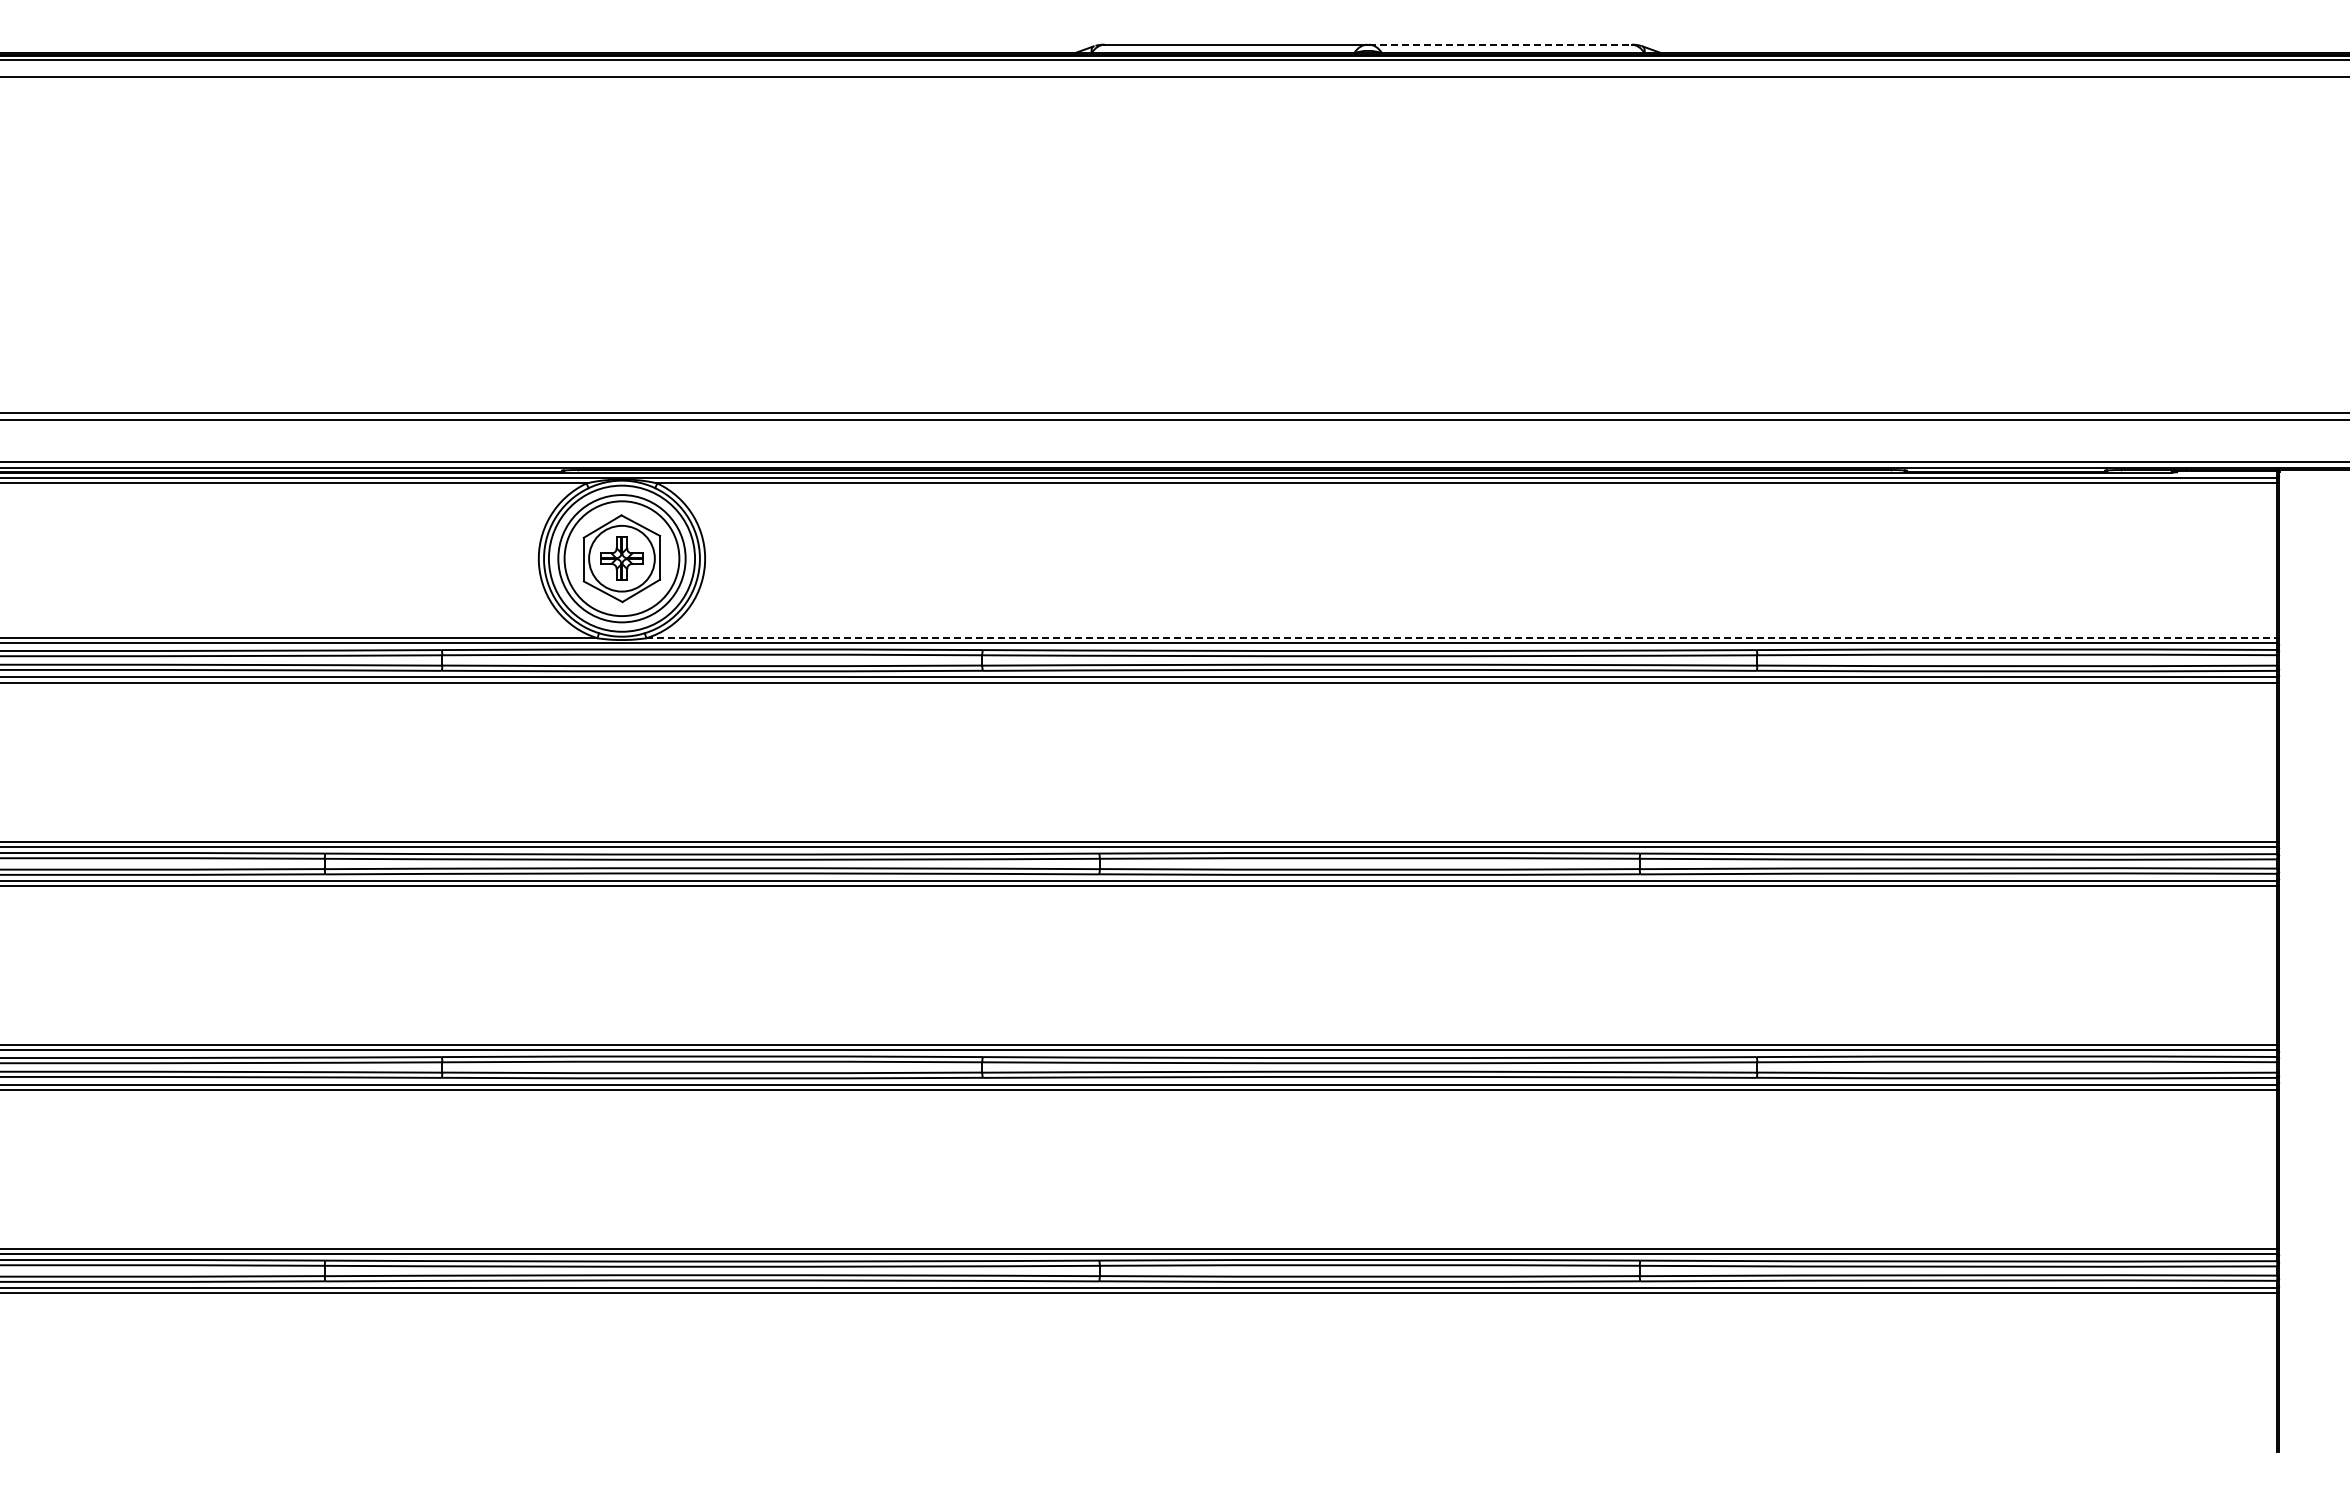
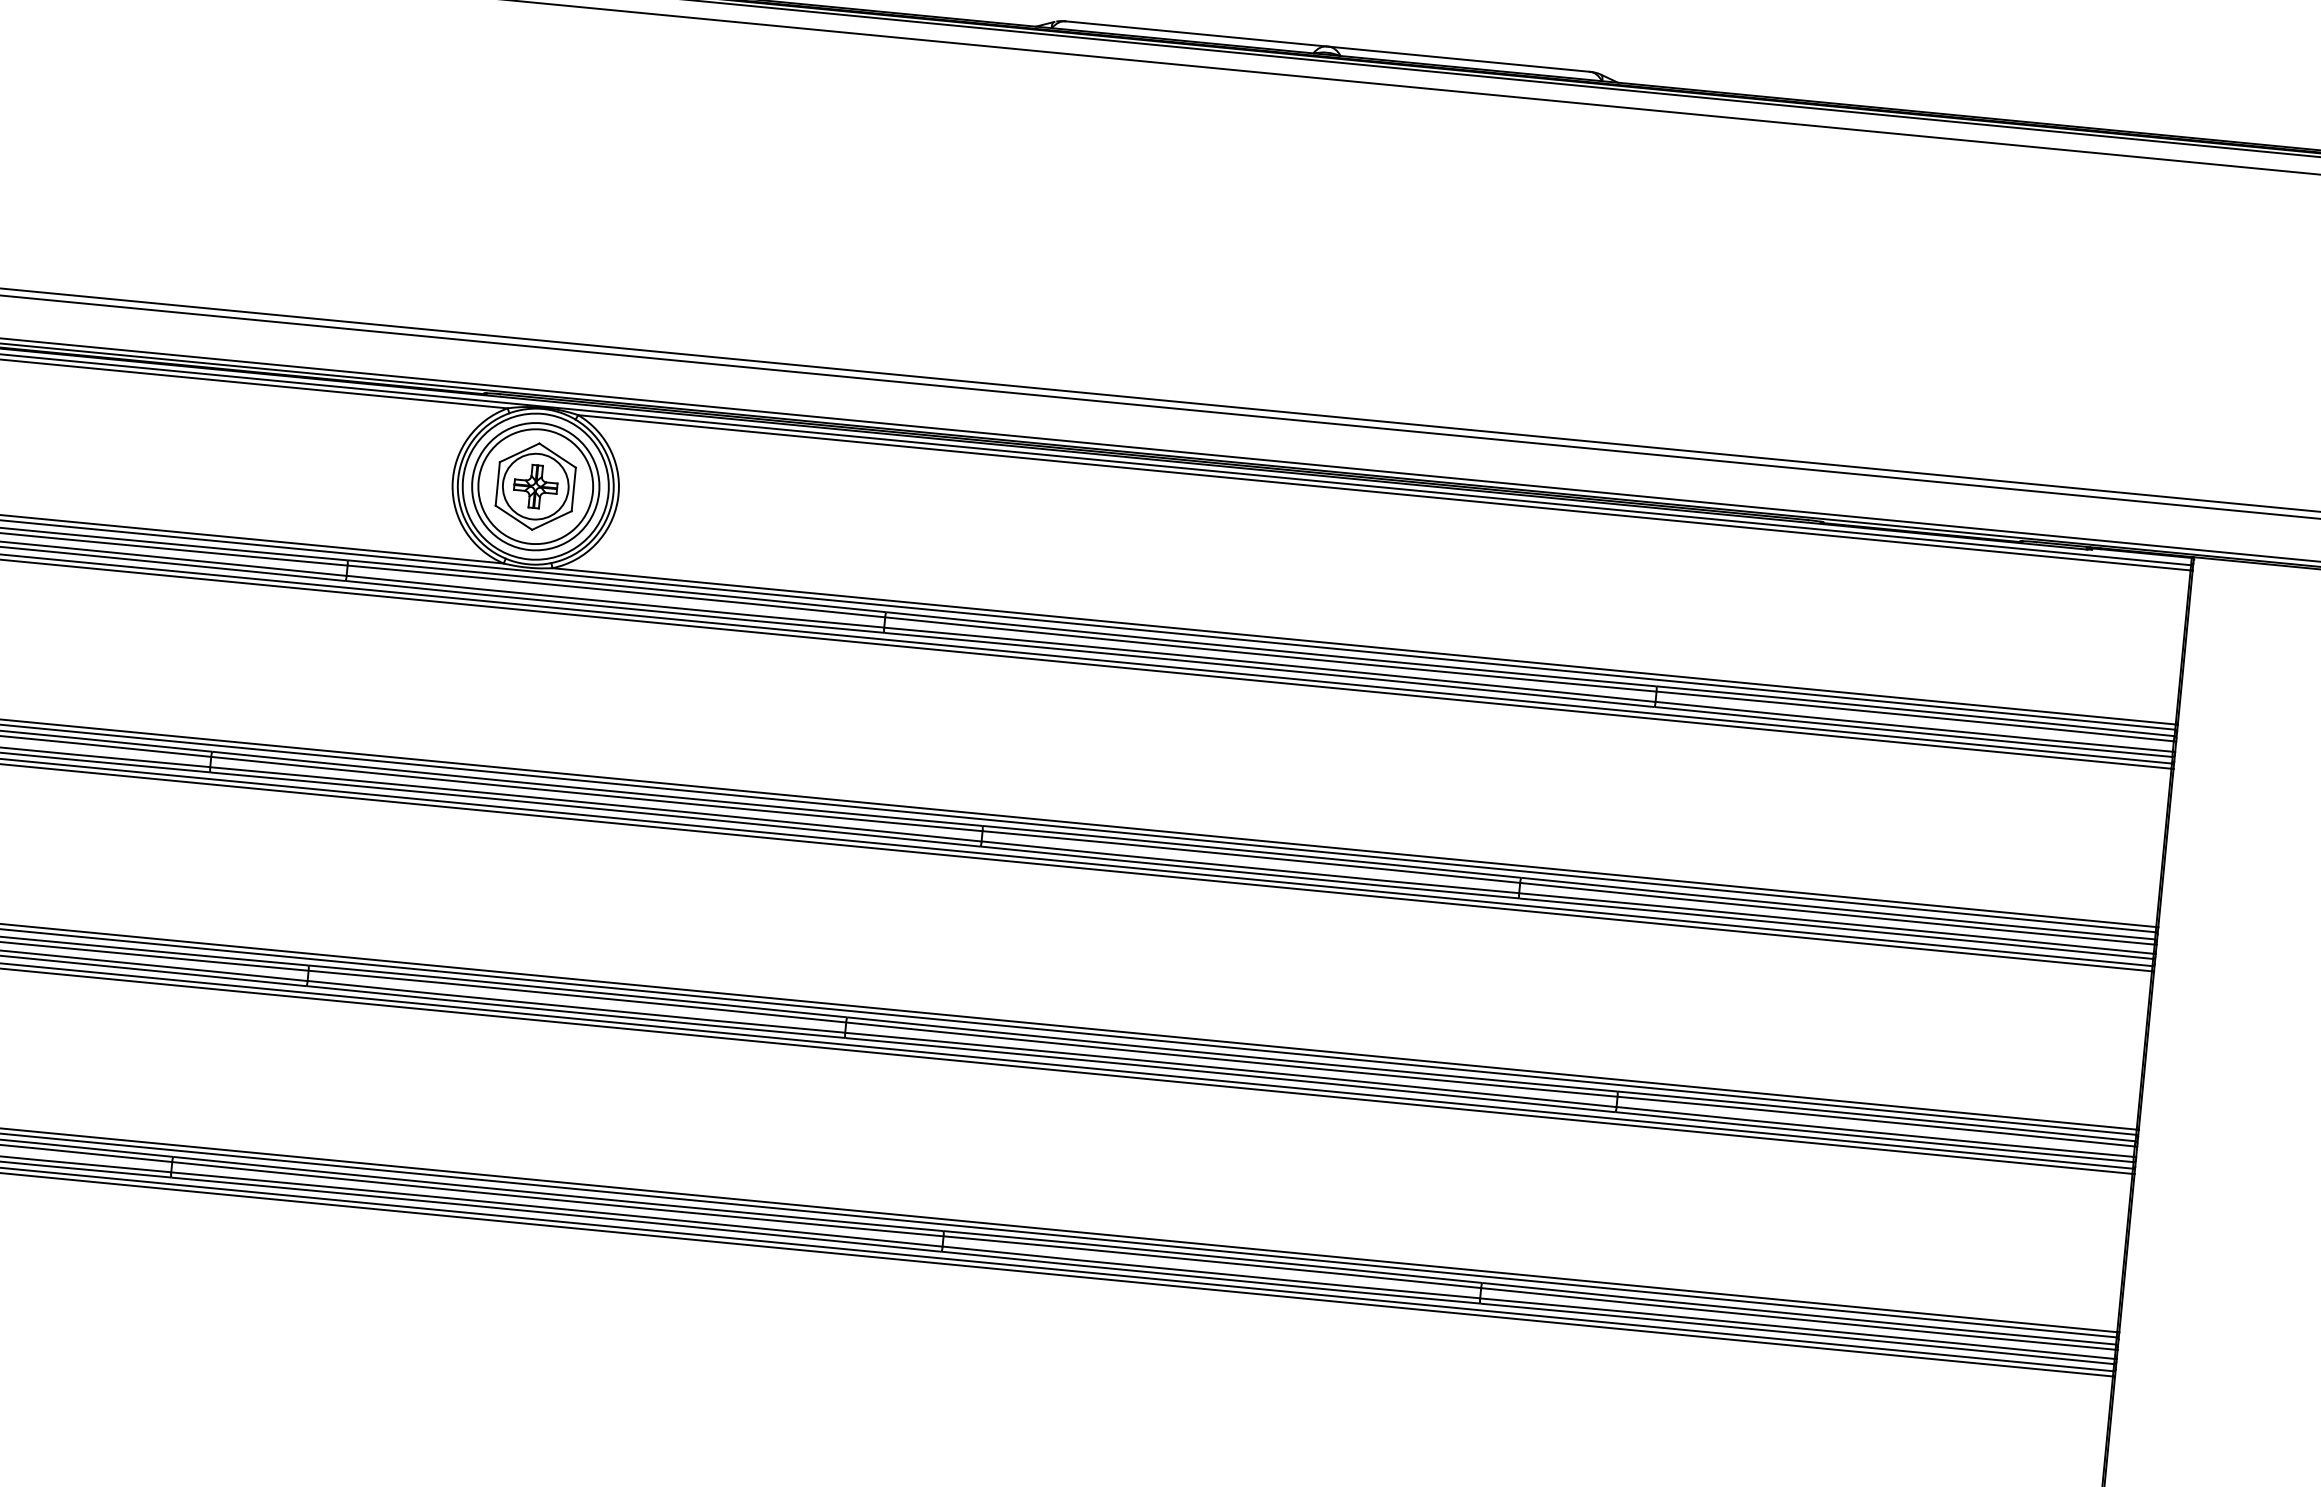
line: (1500, 44) -> (1459, 59), dashed -> solid
line: (1462, 638) -> (1364, 646), dashed -> solid

